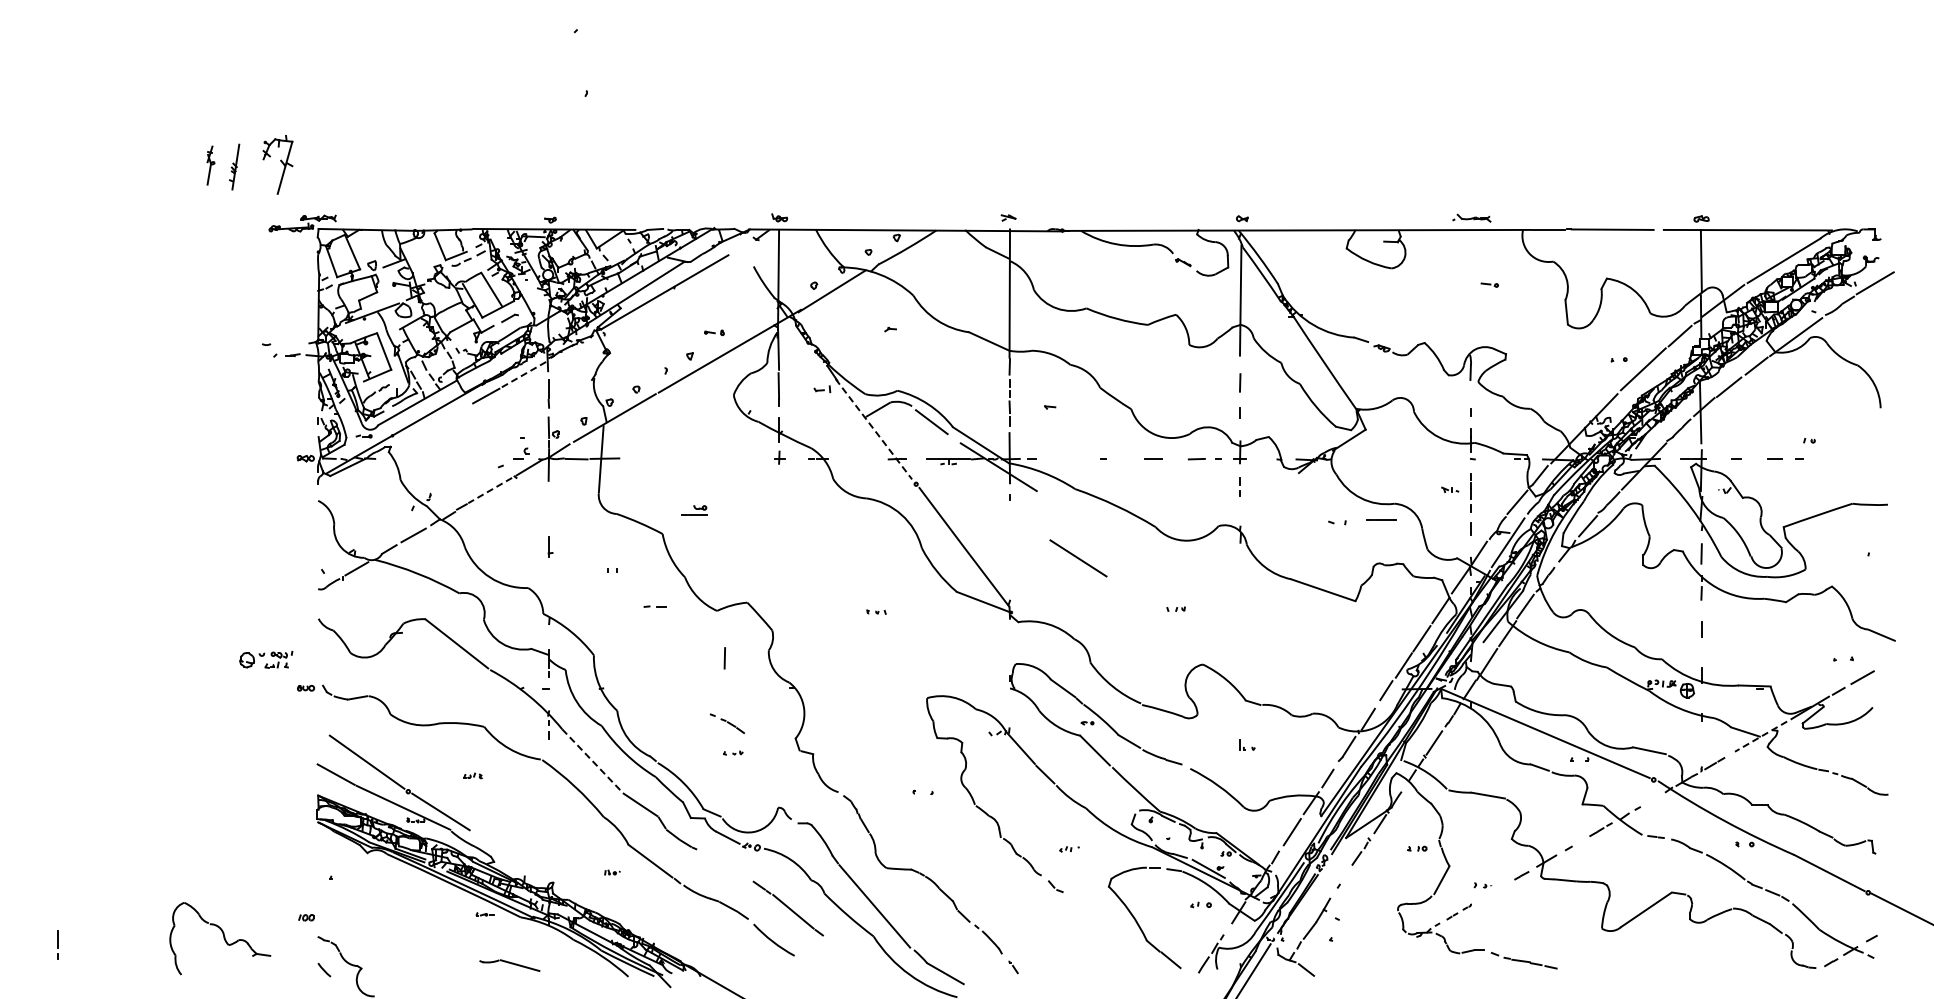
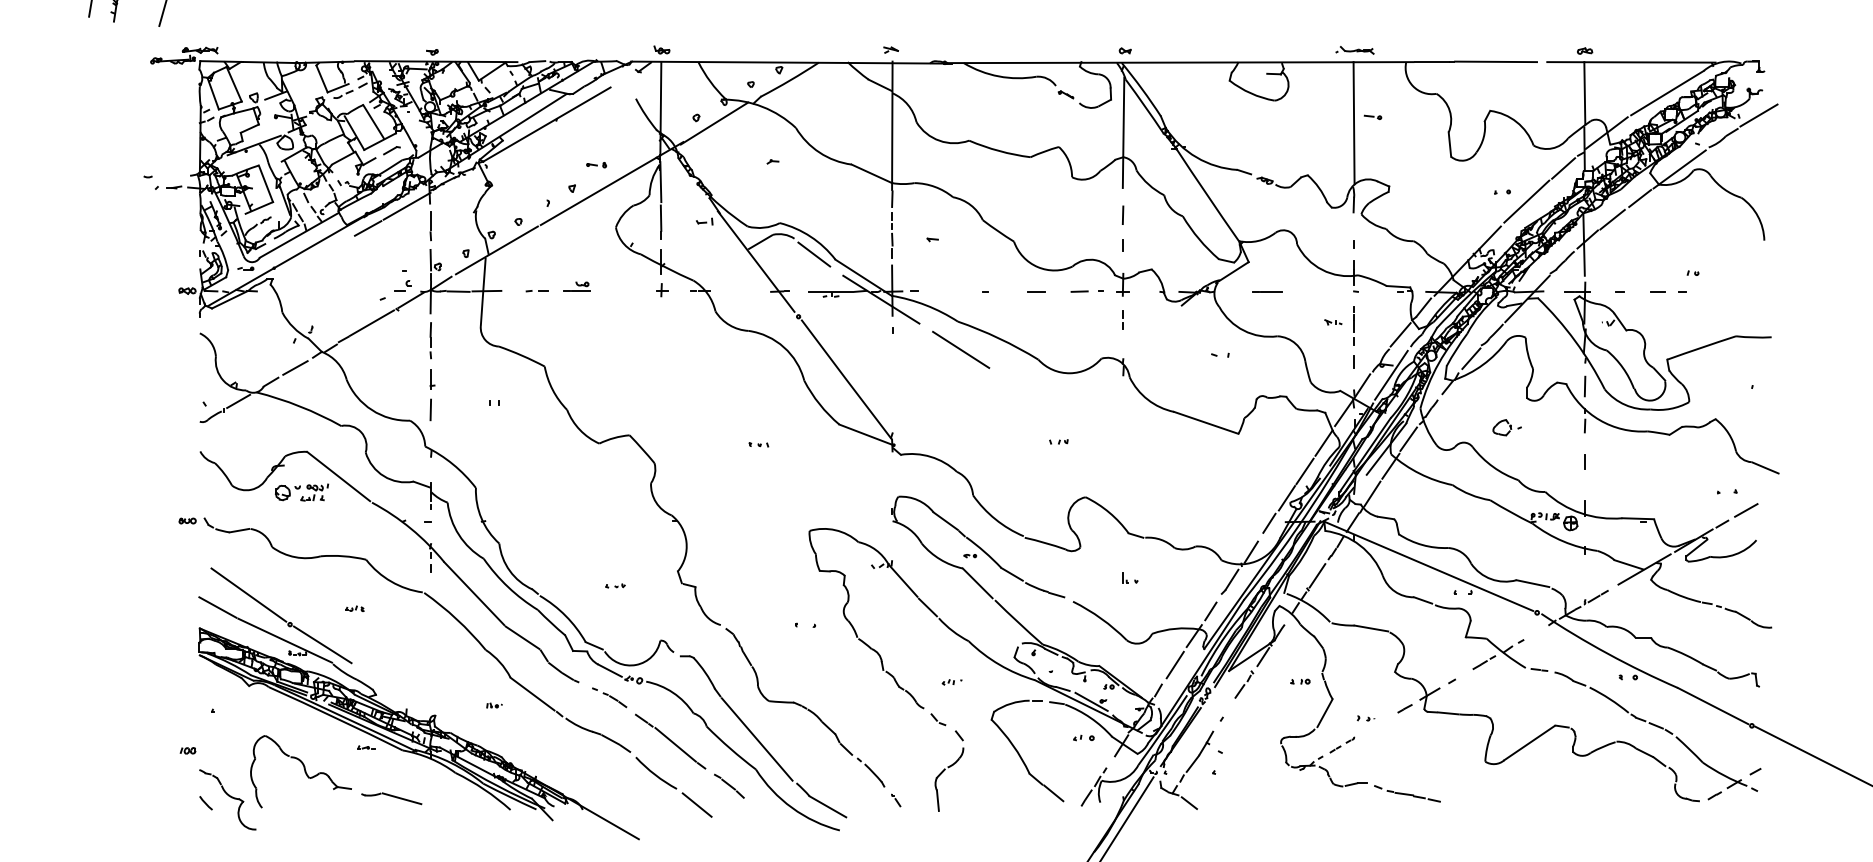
line: (1470, 290) -> (1353, 122), added
line: (525, 373) -> (407, 205), dashed -> solid
line: (874, 429) -> (756, 261), dashed -> solid
line: (489, 490) -> (371, 323), dashed -> solid
line: (548, 507) -> (430, 340), added
part: (694, 510) -> (576, 286), moved
line: (1381, 519) -> (1267, 290), moved
line: (1078, 558) -> (961, 350), moved
part: (1623, 594) -> (1506, 427), added
part: (654, 606) -> (536, 290), moved
line: (724, 658) -> (430, 410), moved
part: (266, 659) -> (302, 492), moved
part: (726, 723) -> (608, 697), moved
line: (1760, 736) -> (1644, 569), dashed -> solid
line: (592, 761) -> (474, 594), dashed -> solid
part: (1066, 937) -> (949, 770), added
part: (220, 938) -> (301, 771), moved
part: (846, 952) -> (728, 785), added
line: (814, 971) -> (696, 804), added

